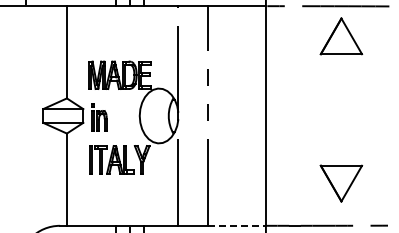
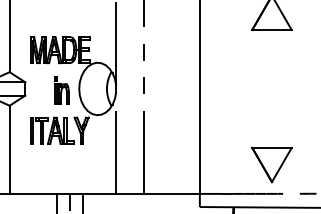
part: (99, 117) -> (61, 90), moved
part: (341, 183) -> (272, 164), moved
line: (237, 225) -> (172, 193), dashed -> solid

